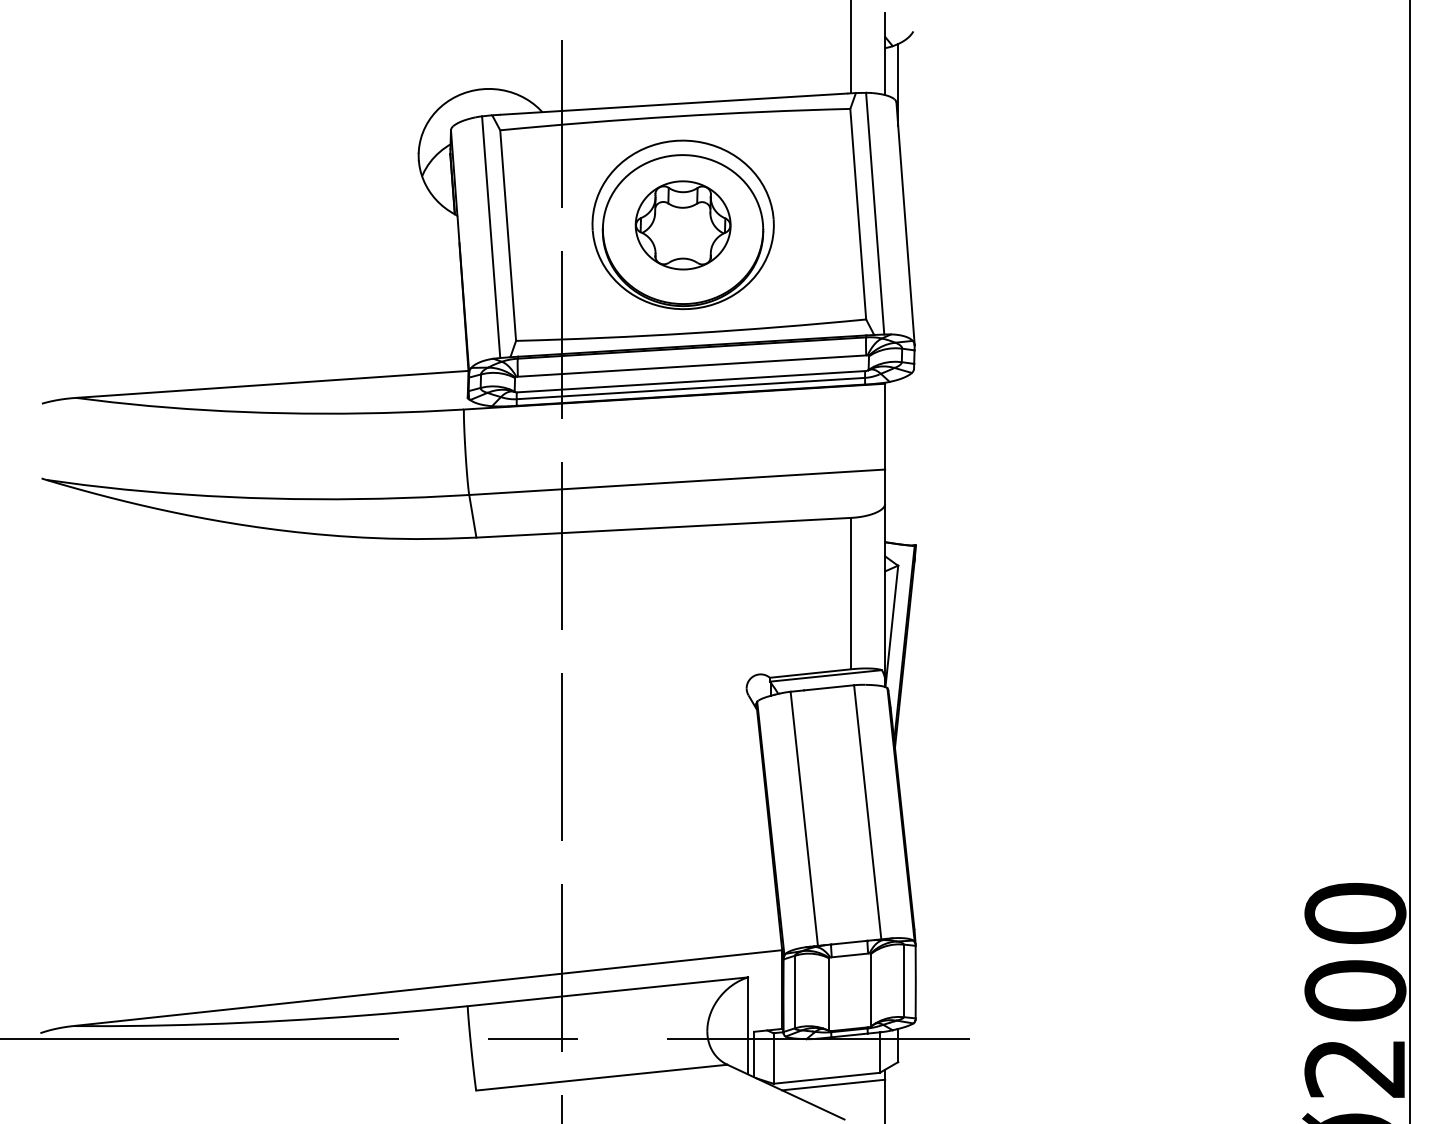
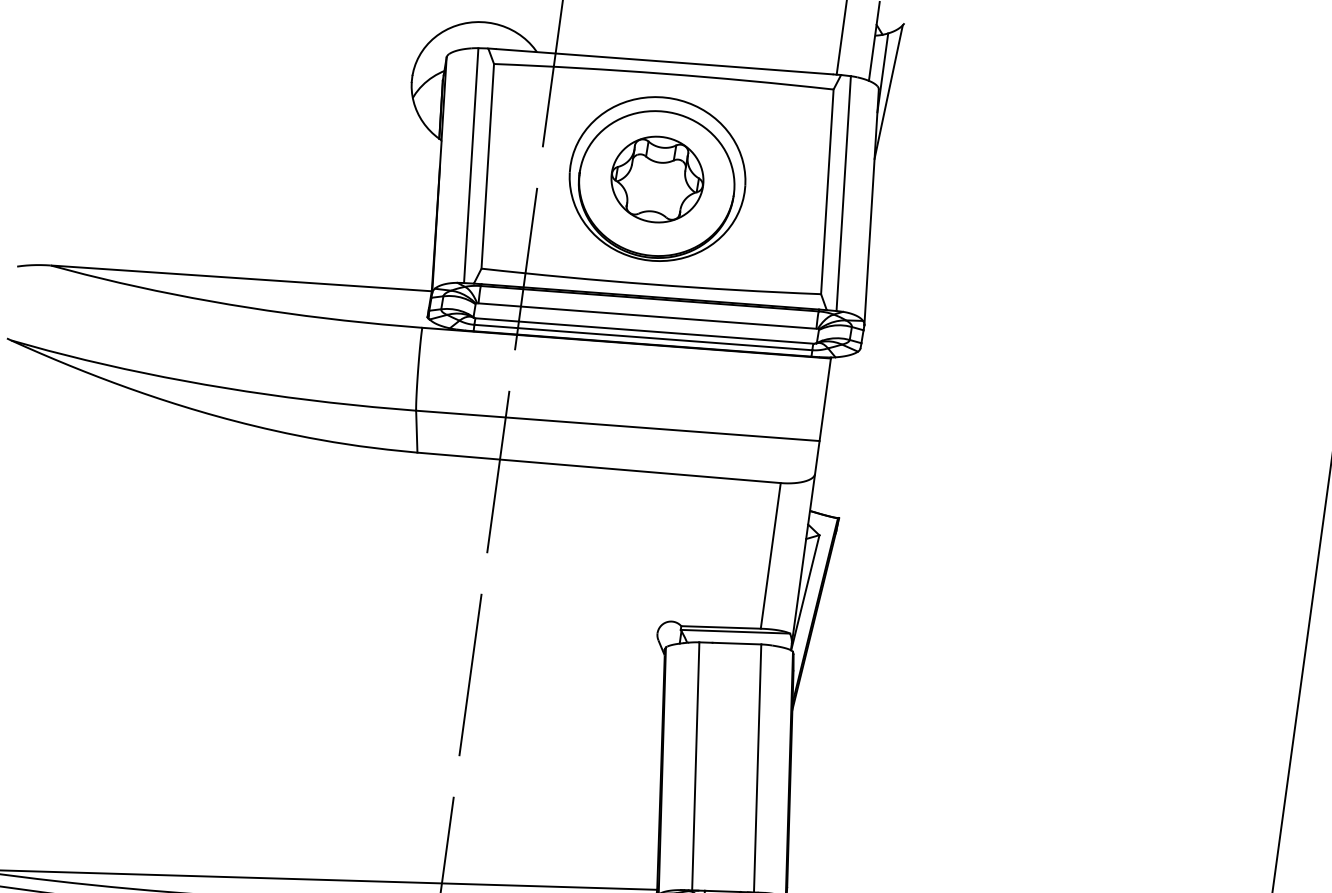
line: (906, 103) -> (888, 91), added

